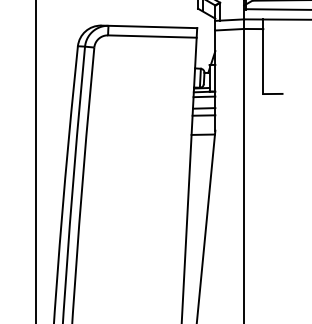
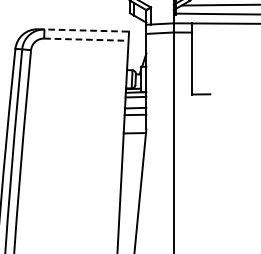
line: (149, 26) -> (83, 30), solid -> dashed
line: (152, 36) -> (86, 39), solid -> dashed

